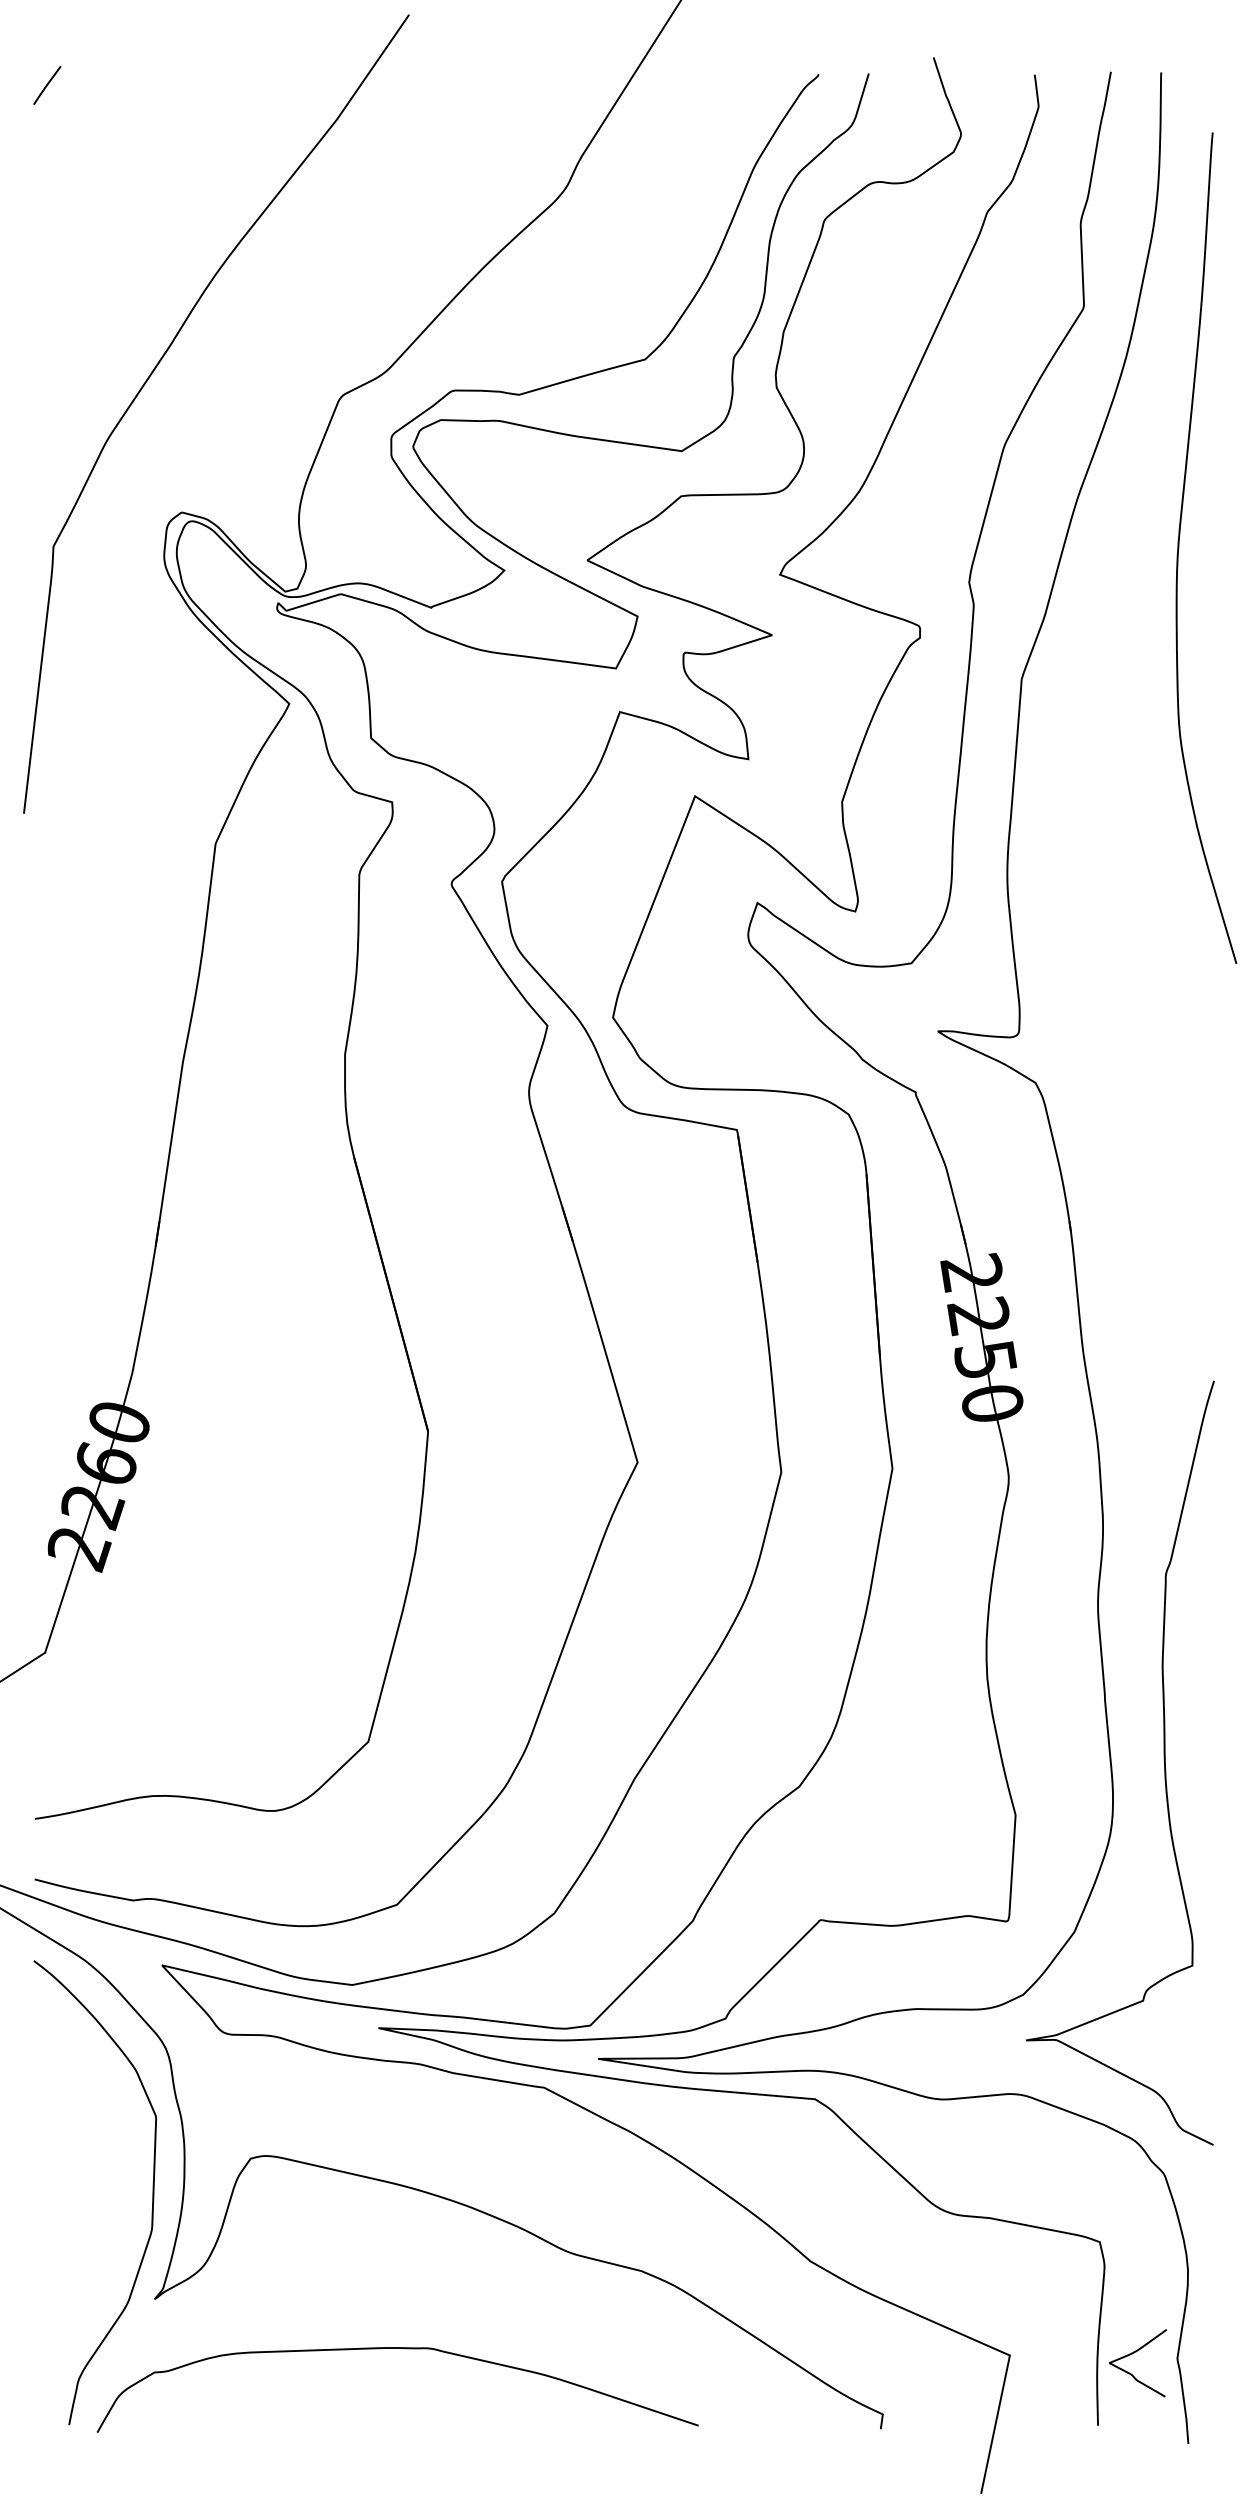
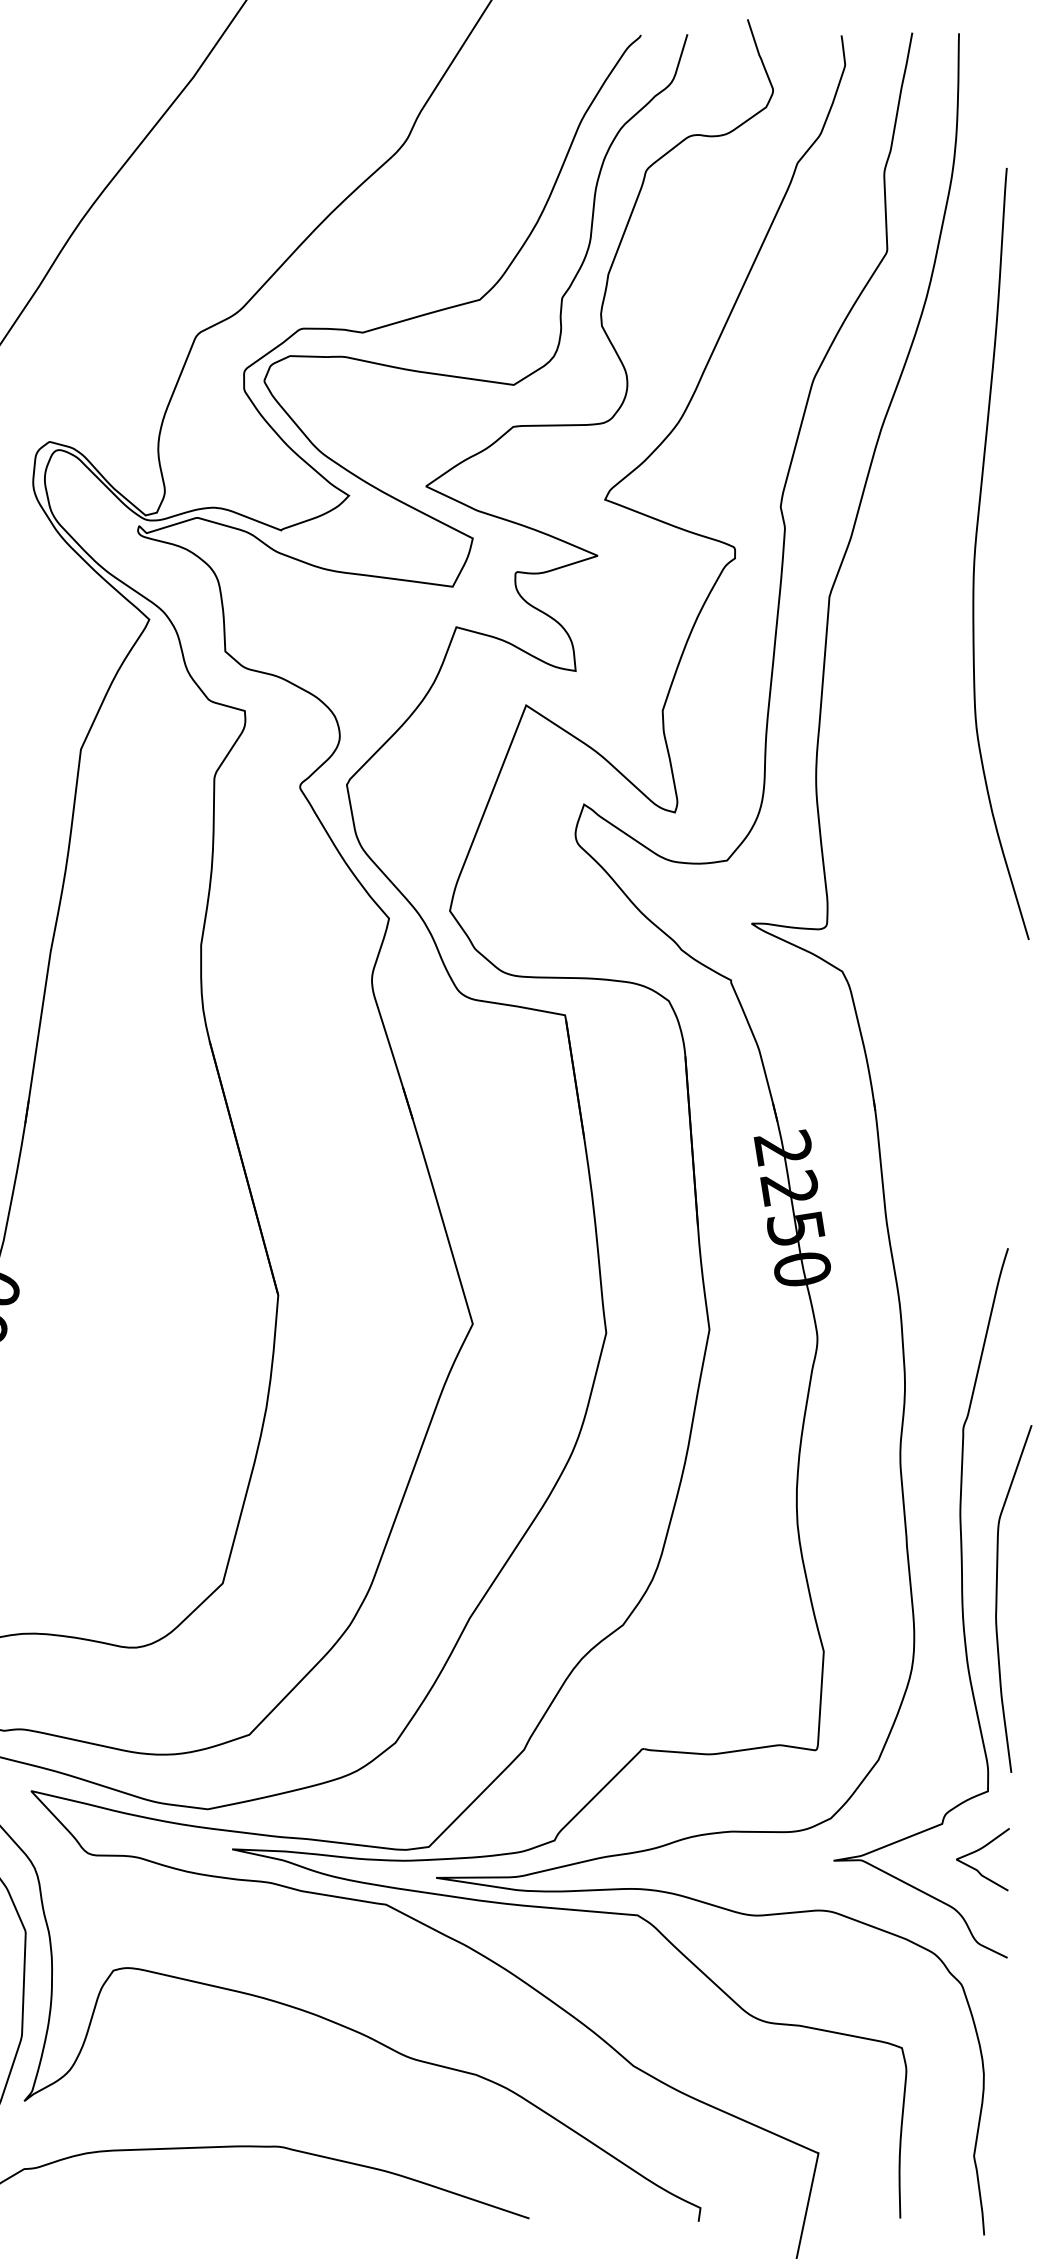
curve: (1179, 547) -> (976, 553), moved
curve: (1202, 1758) -> (997, 1598), added
curve: (1134, 2353) -> (979, 1850), moved

